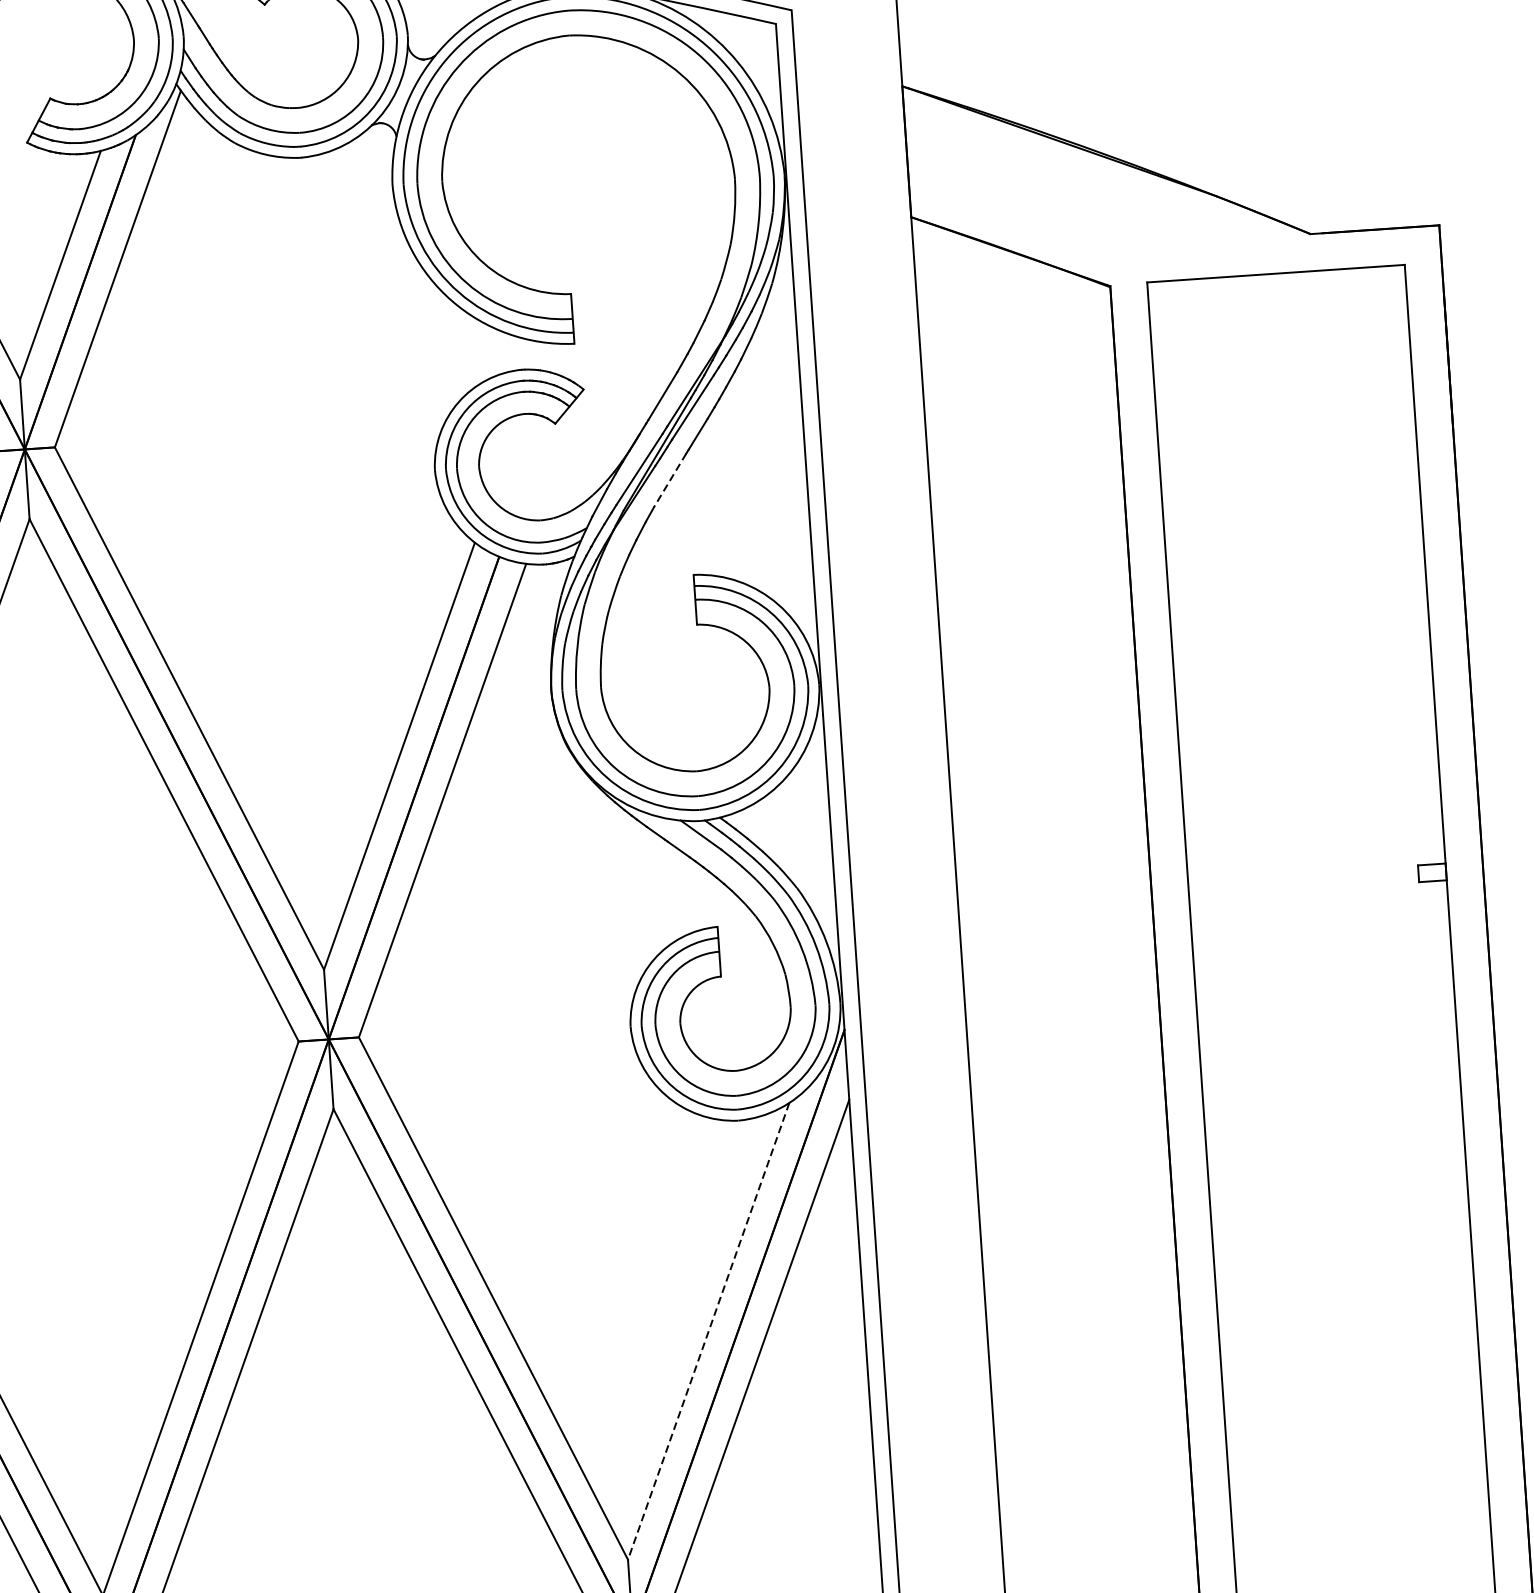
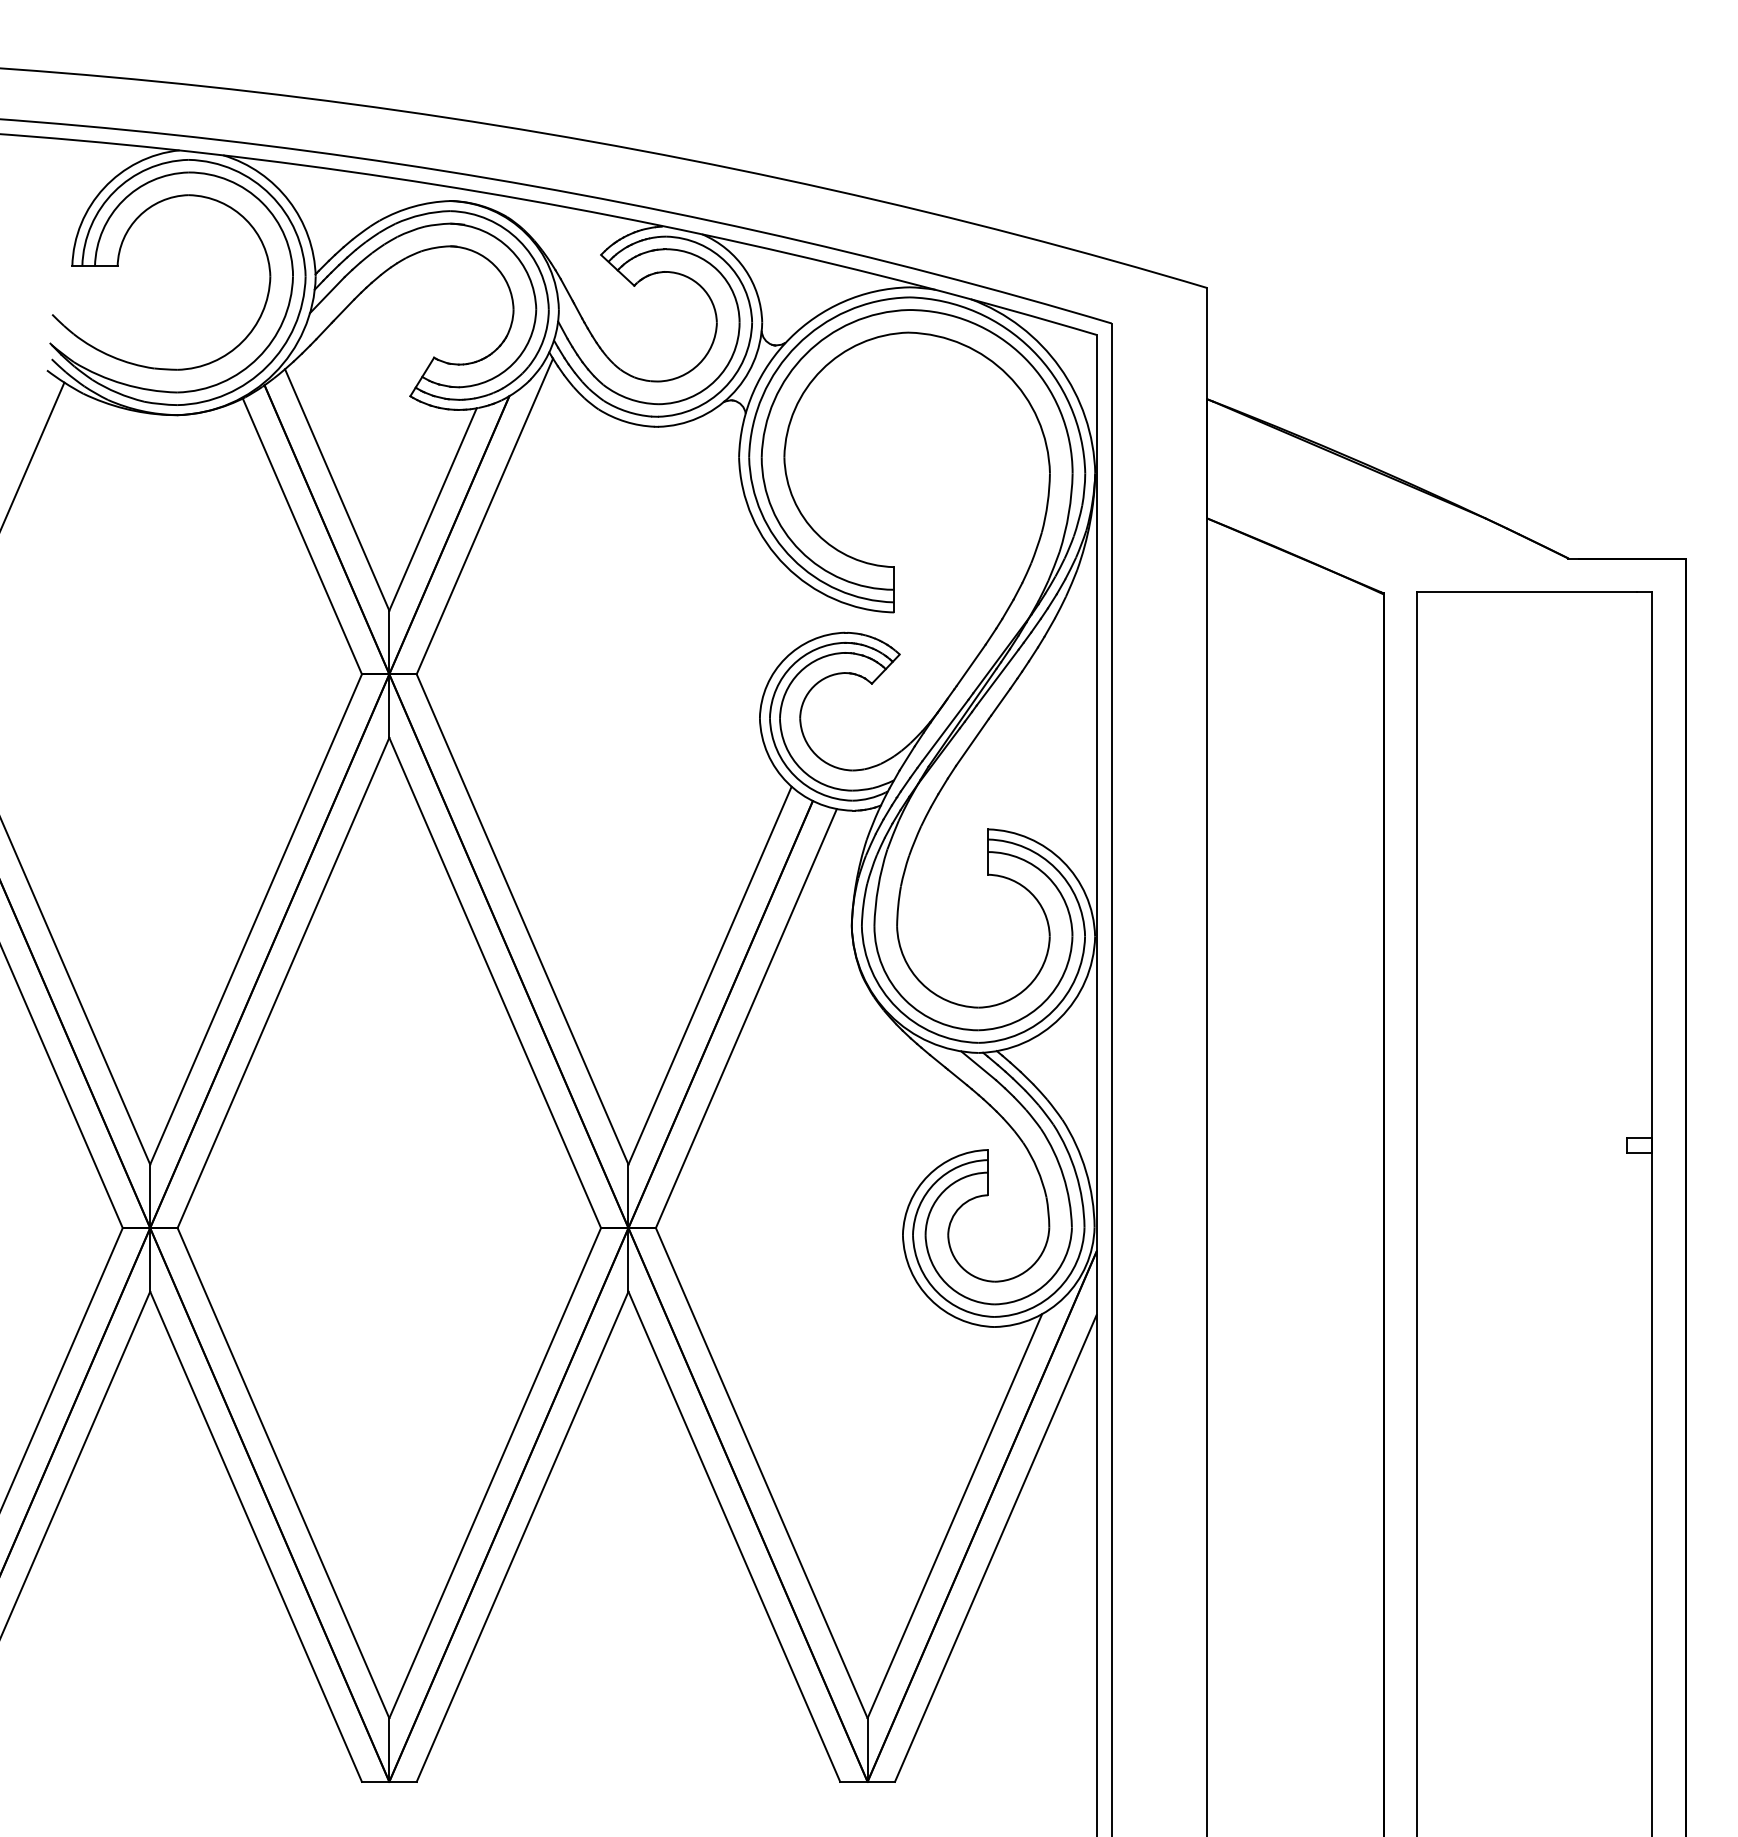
line: (670, 480) -> (972, 742), dashed -> solid
line: (708, 1331) -> (954, 1516), dashed -> solid

